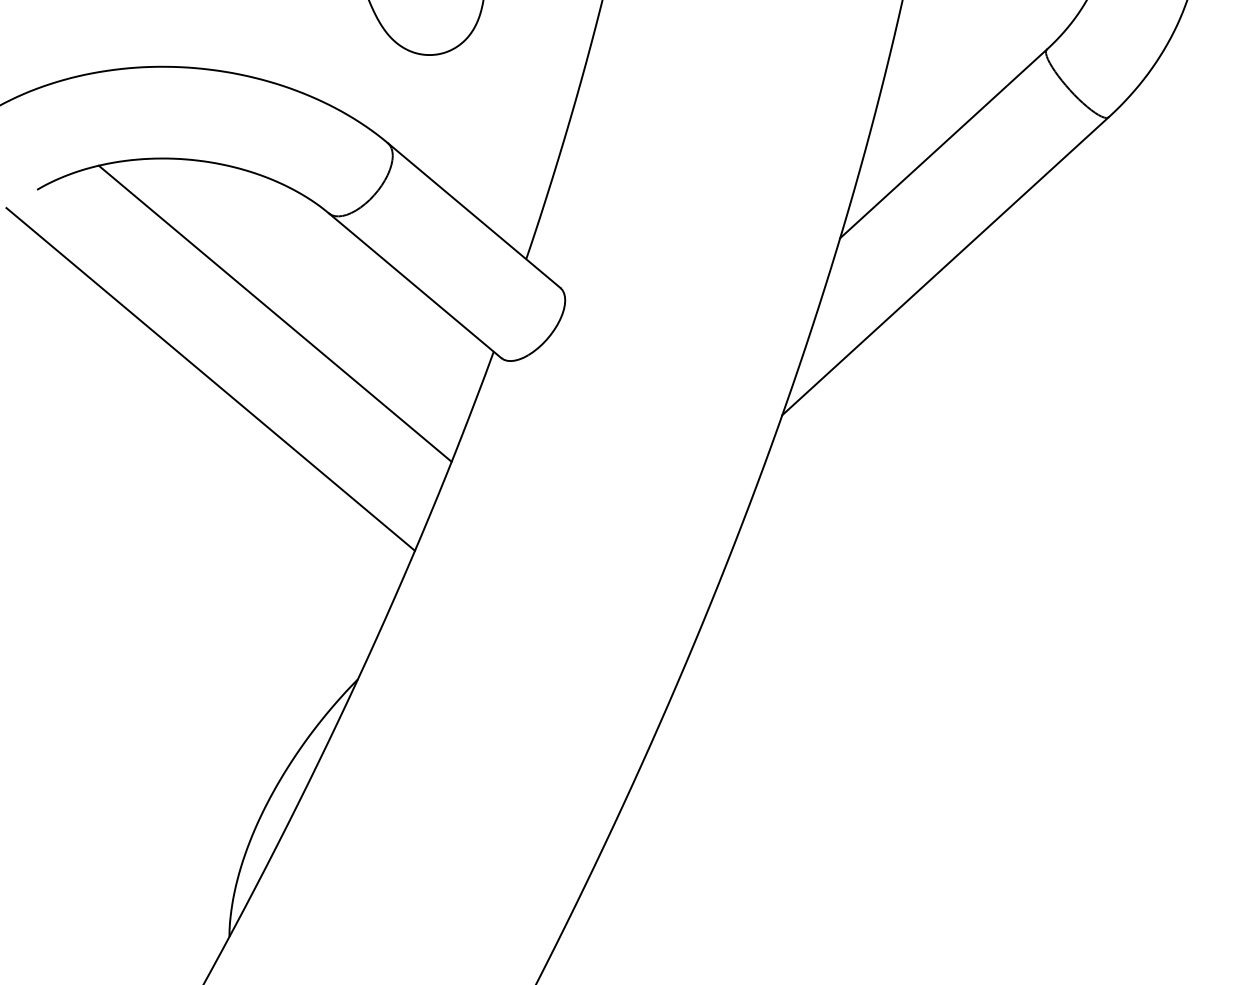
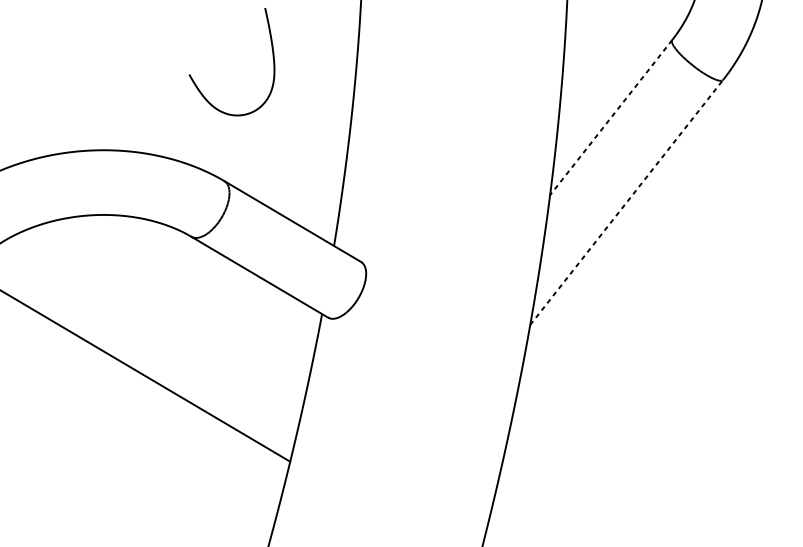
line: (943, 143) -> (611, 117), solid -> dashed
line: (945, 266) -> (626, 202), solid -> dashed
line: (274, 313) -> (165, 312), removed

